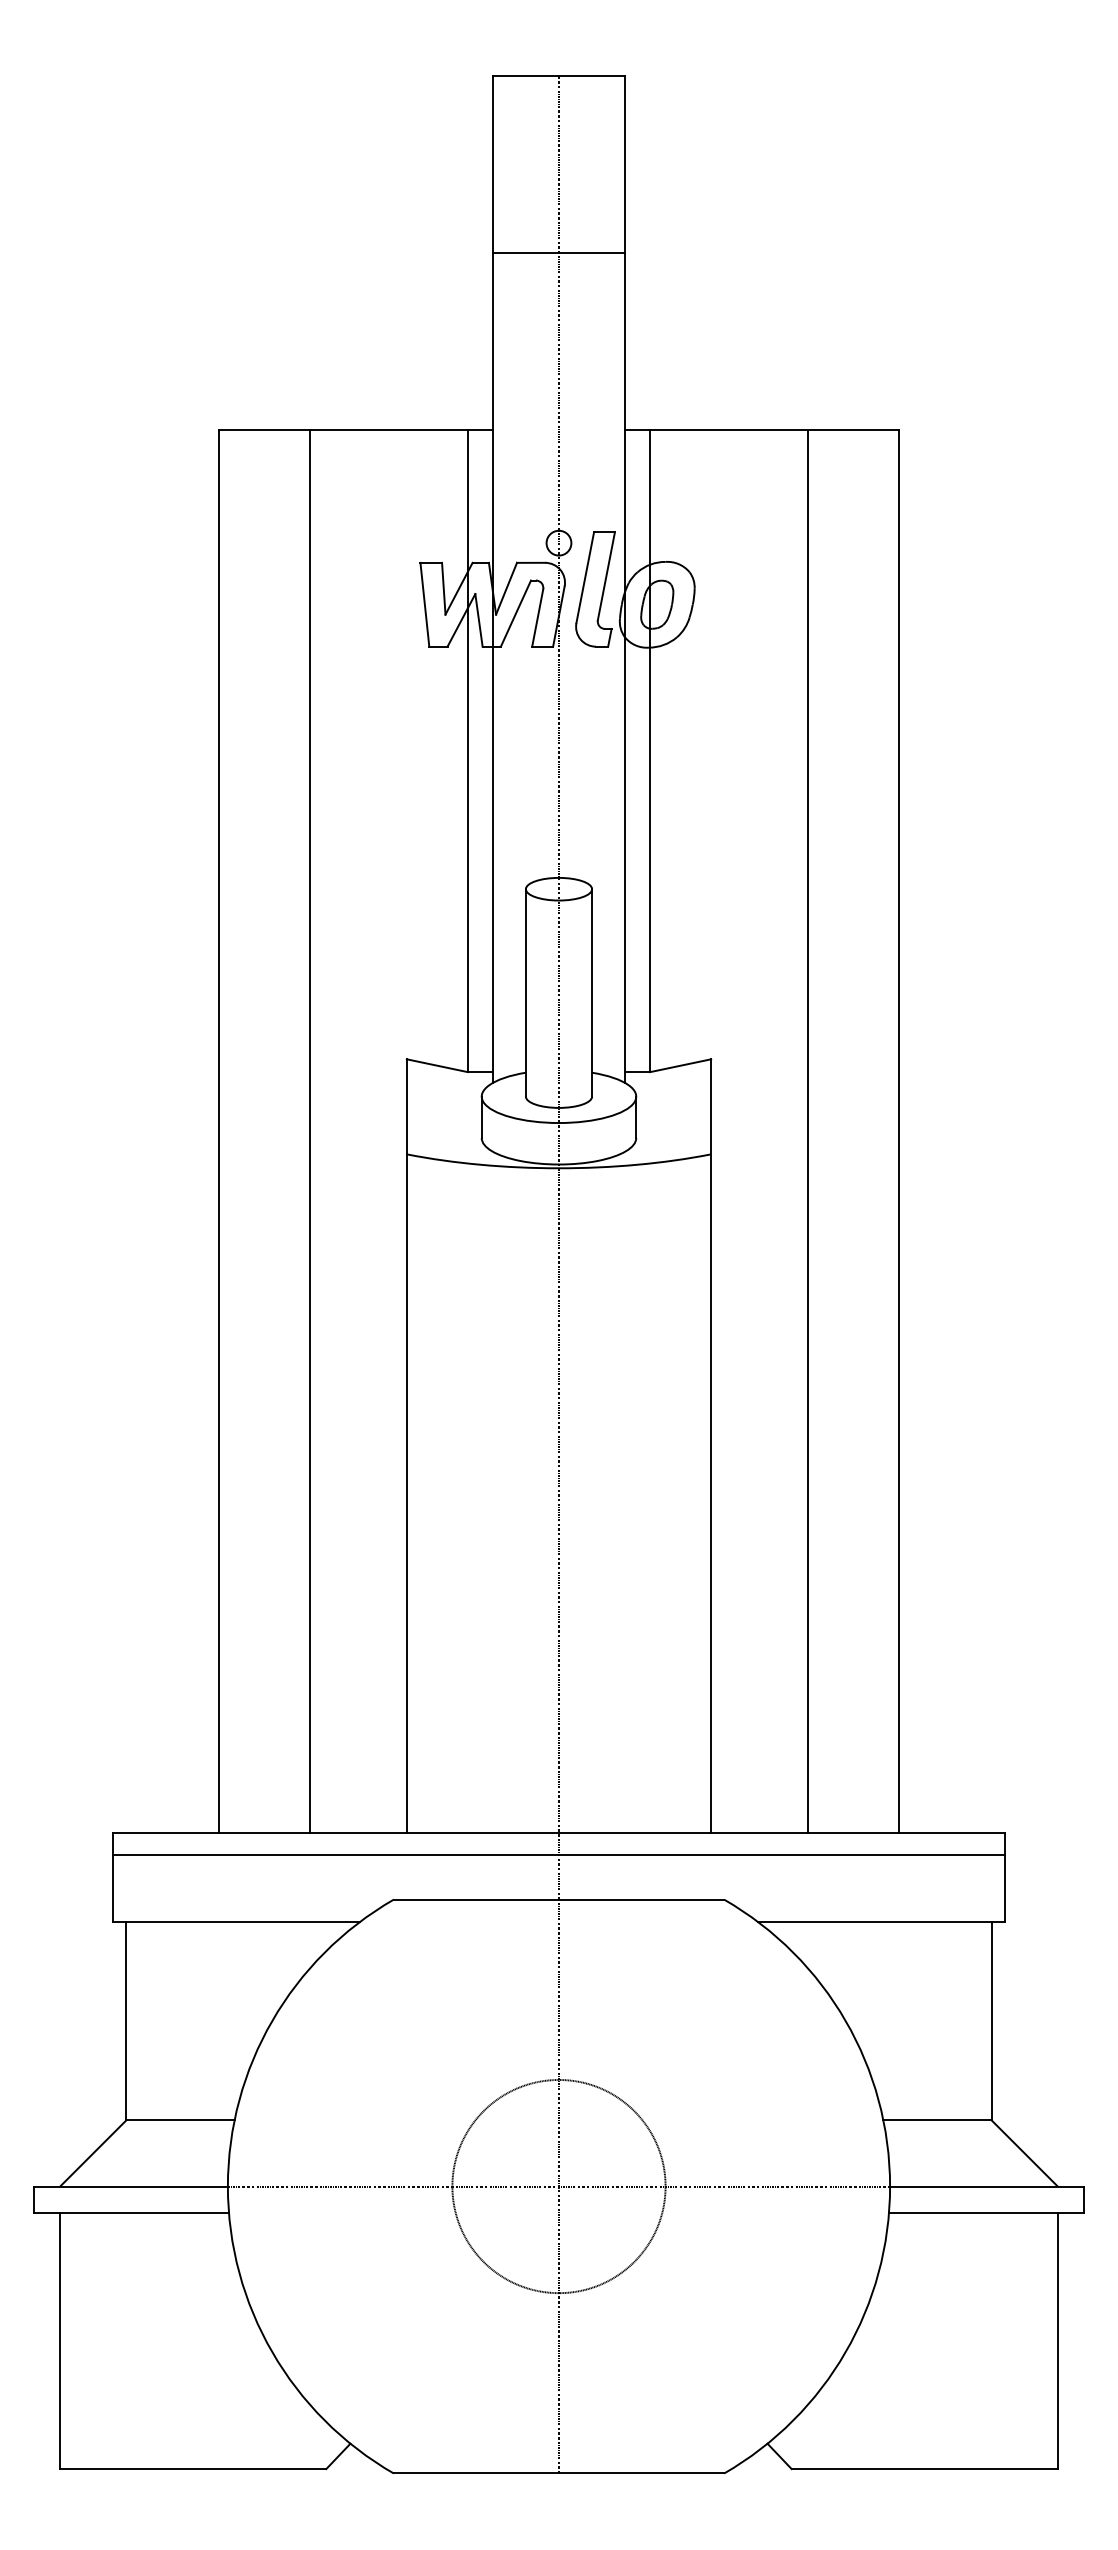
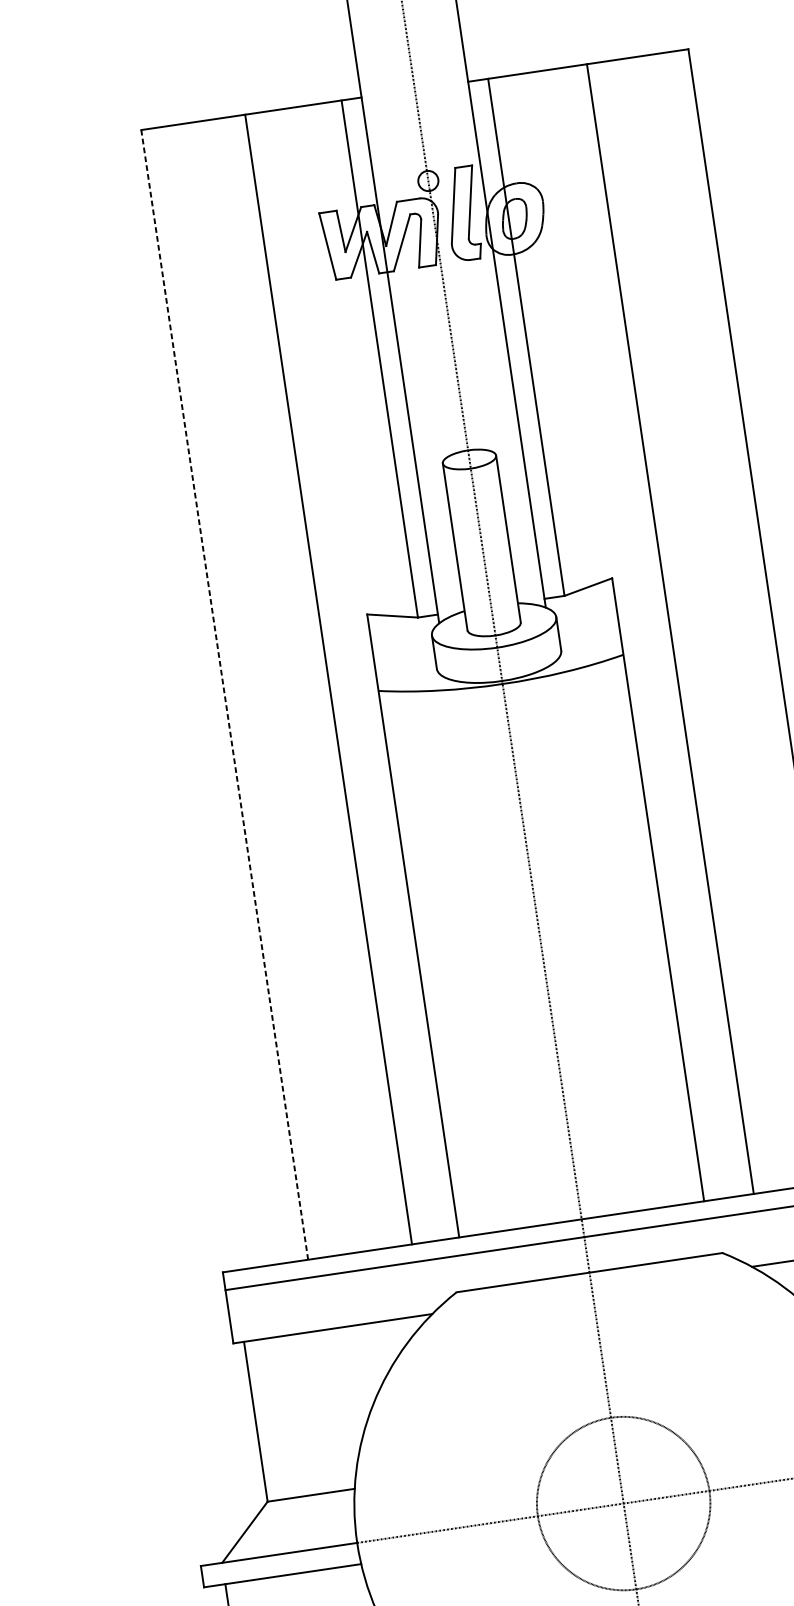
line: (219, 1131) -> (225, 694), solid -> dashed
line: (310, 1131) -> (328, 679), moved
line: (807, 1131) -> (670, 629), moved

